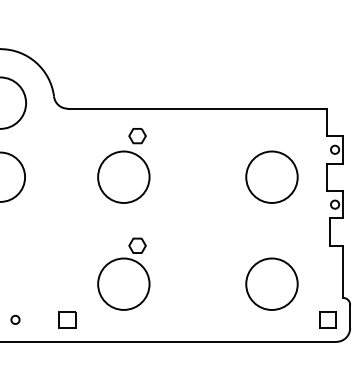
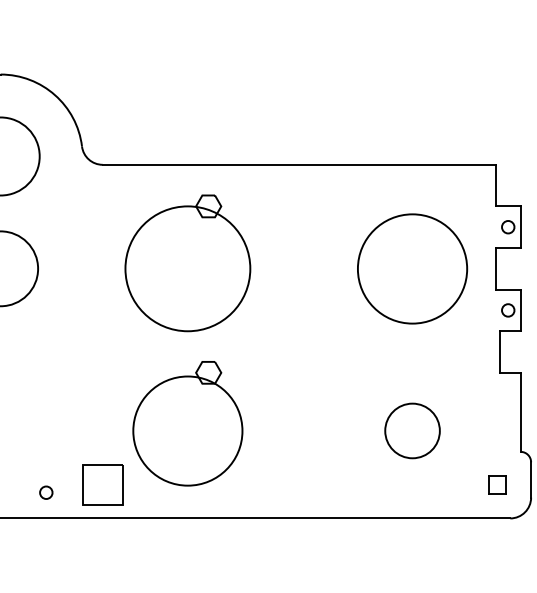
circle: (123, 176) -> (187, 267), size x1.6
circle: (271, 176) -> (411, 267), size x1.4
circle: (123, 283) -> (187, 429), size x1.4
circle: (271, 283) -> (411, 429), size x0.7
circle: (15, 319) -> (46, 492), moved
part: (67, 319) -> (102, 484), size x1.6
part: (327, 319) -> (496, 484), size x0.7

